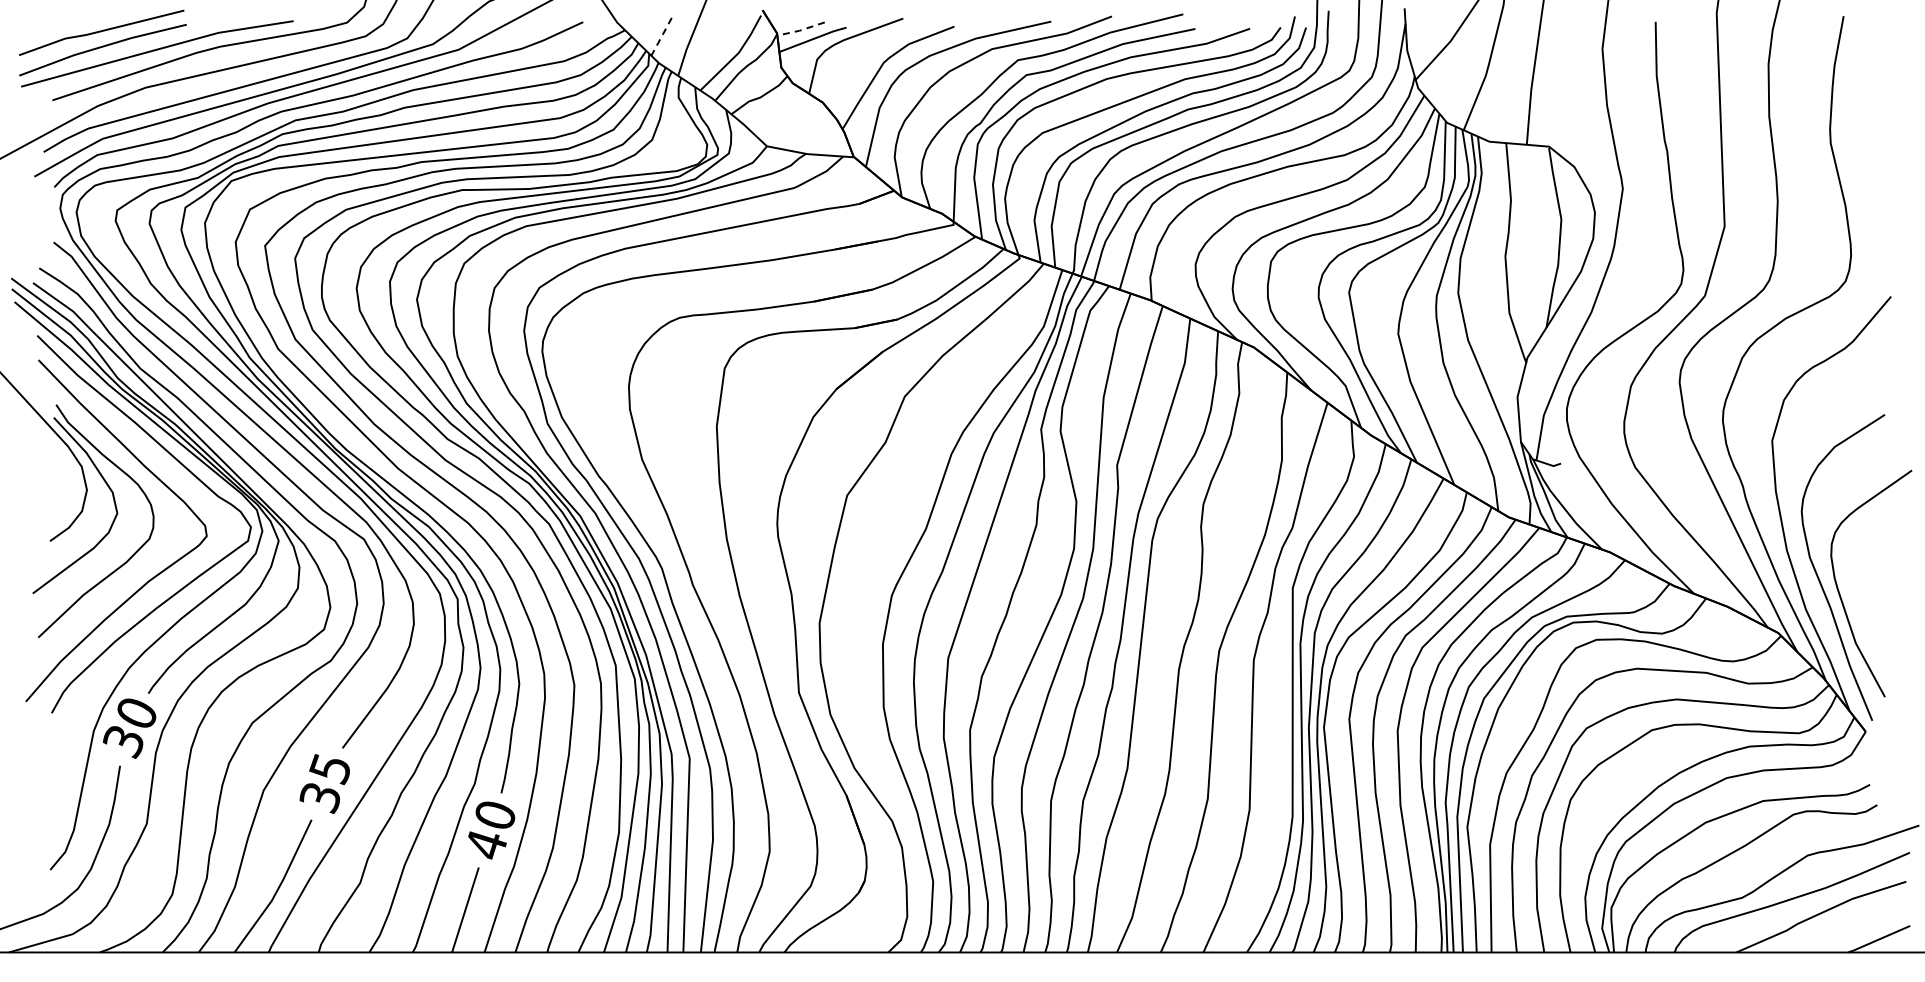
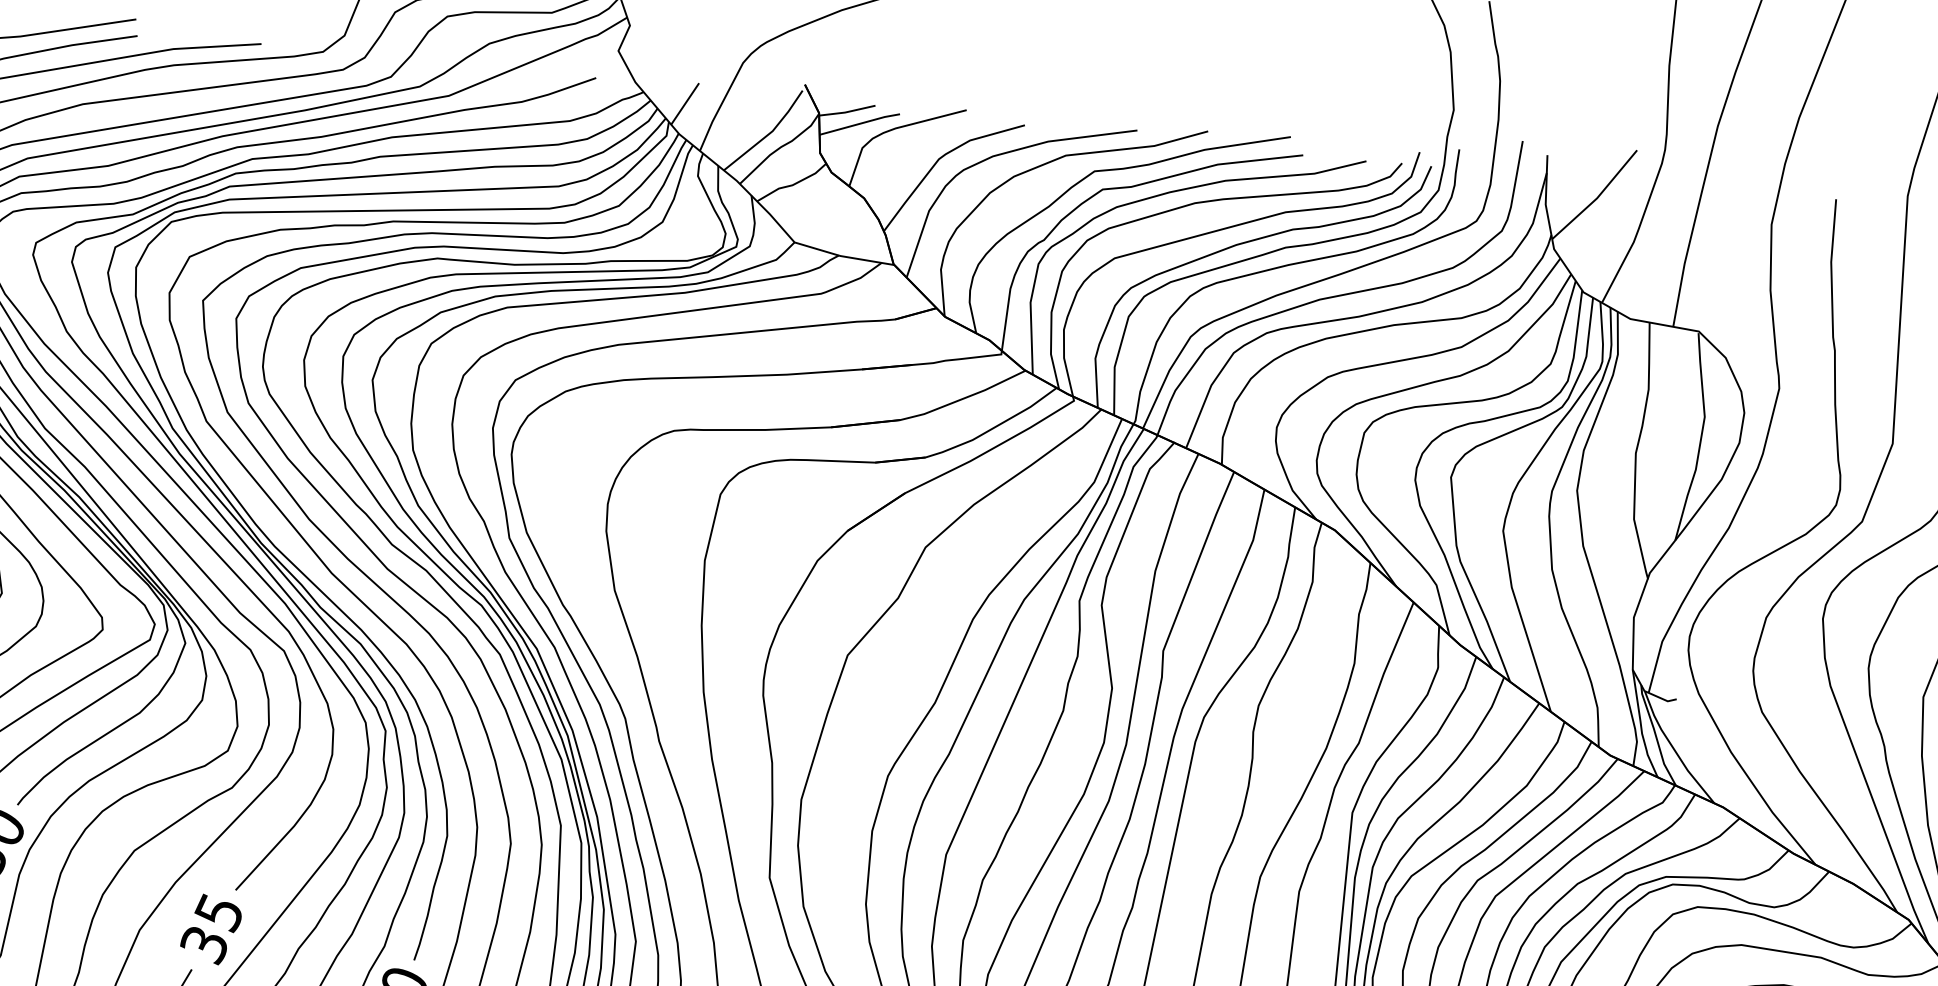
line: (800, 30) -> (846, 112), dashed -> solid
line: (661, 36) -> (685, 103), dashed -> solid

